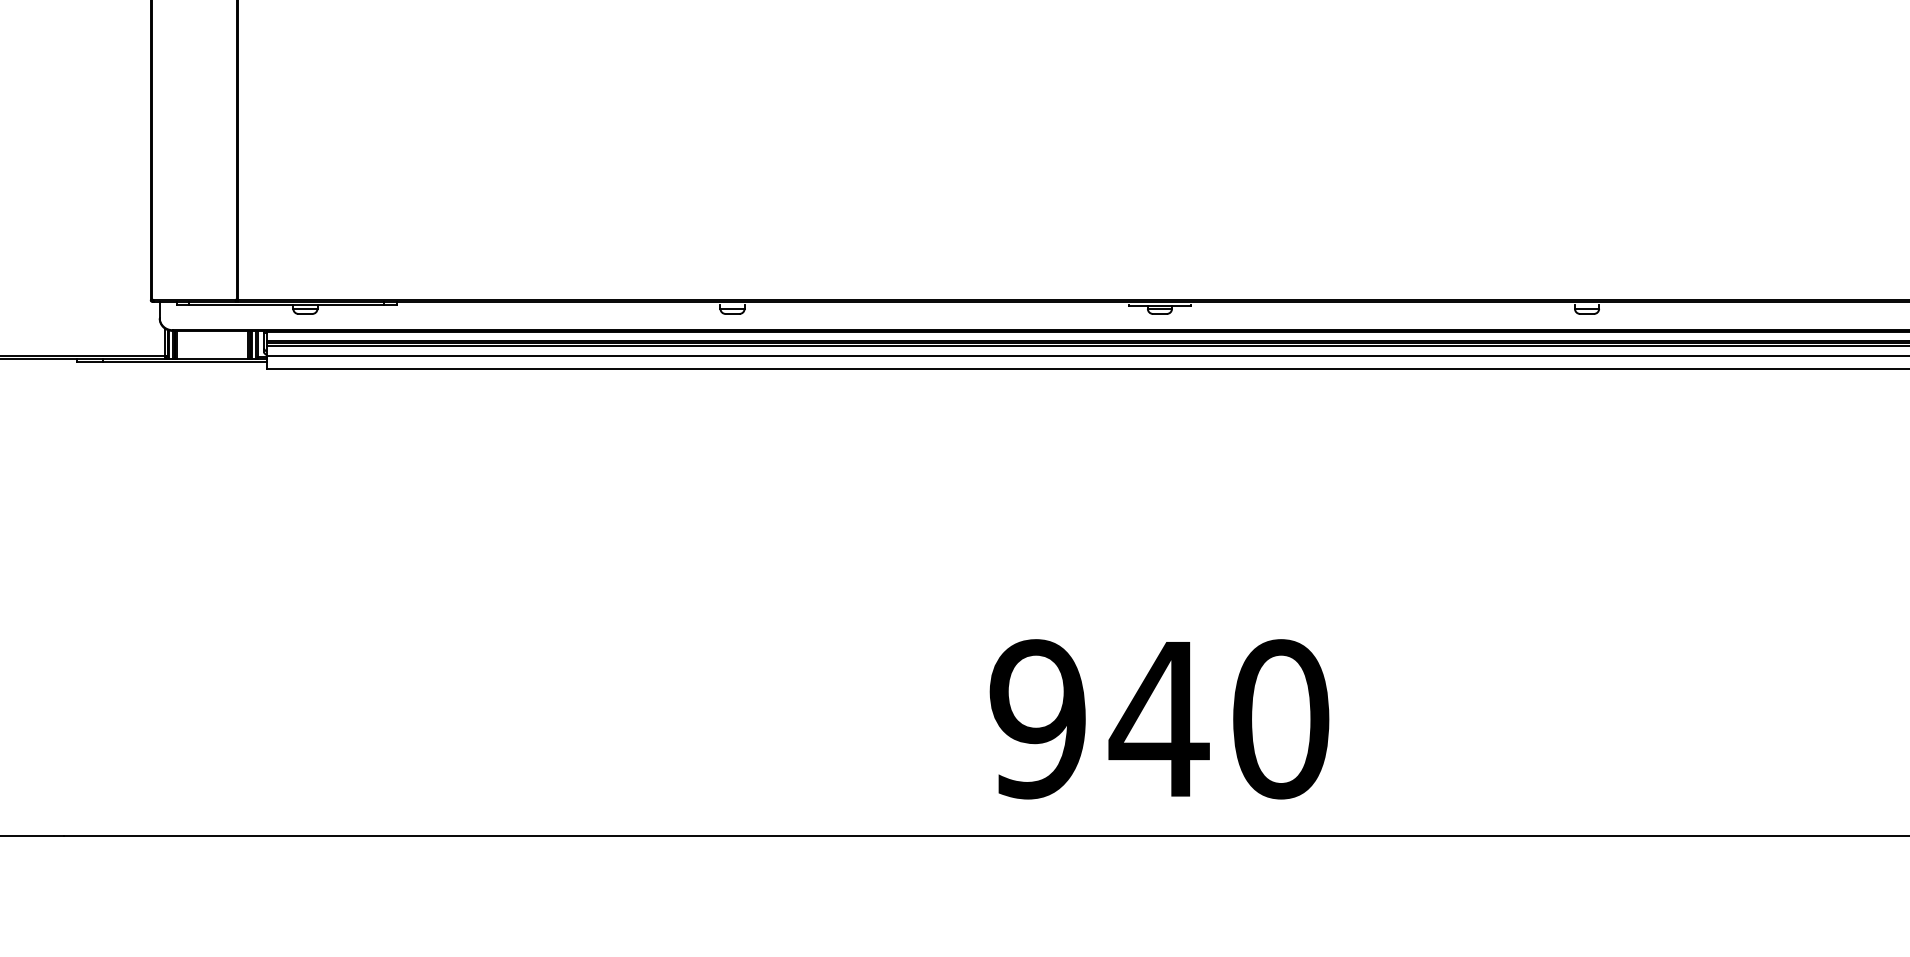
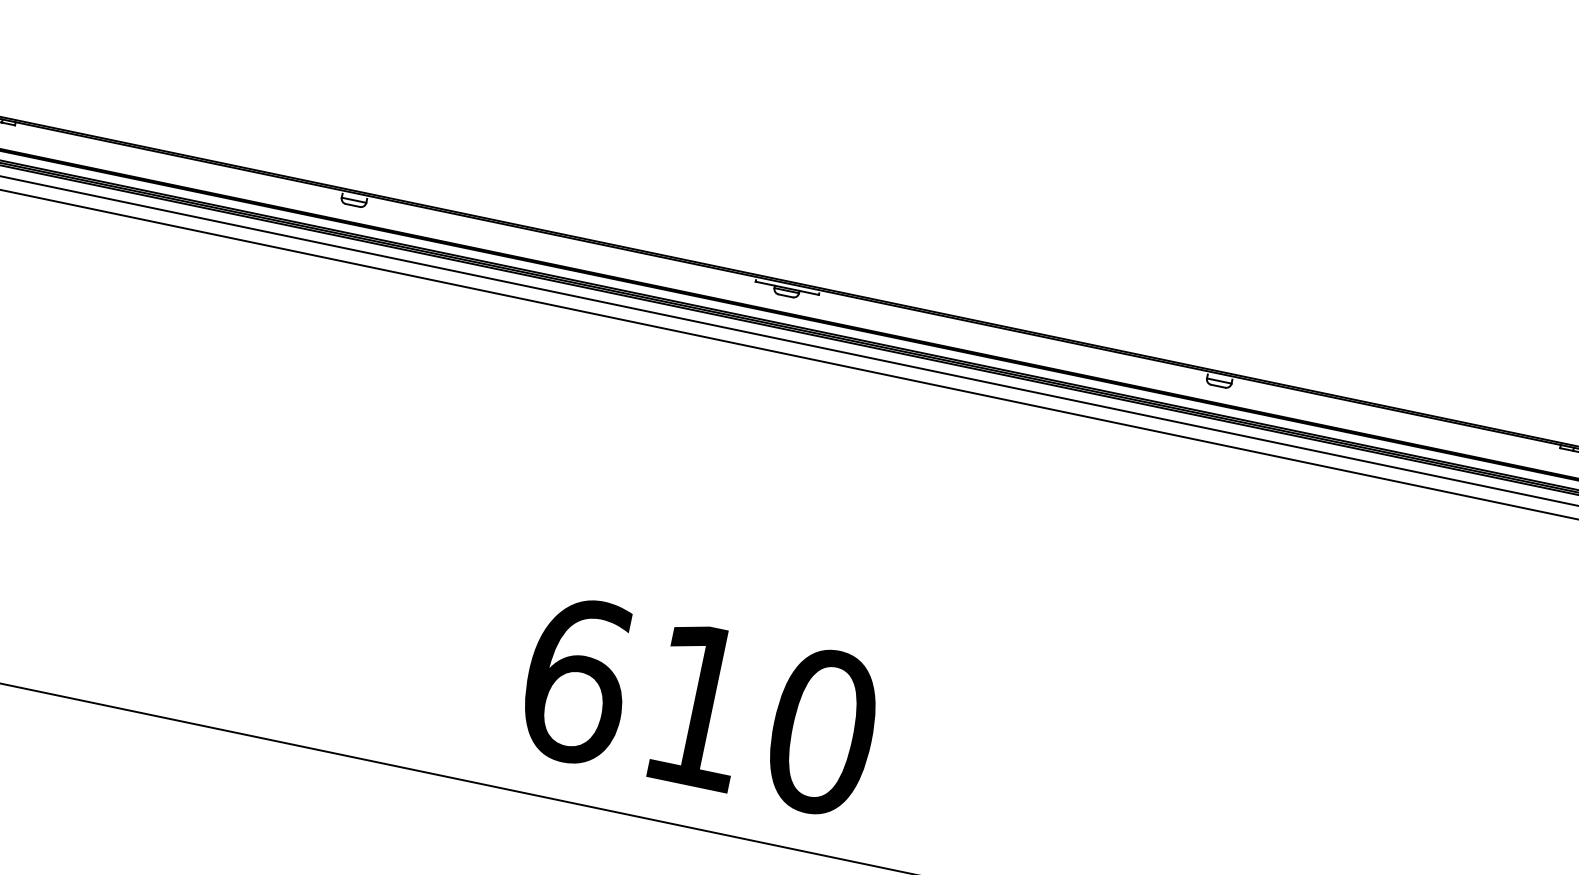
text: (1099, 719) -> (638, 693), 940 -> 610

